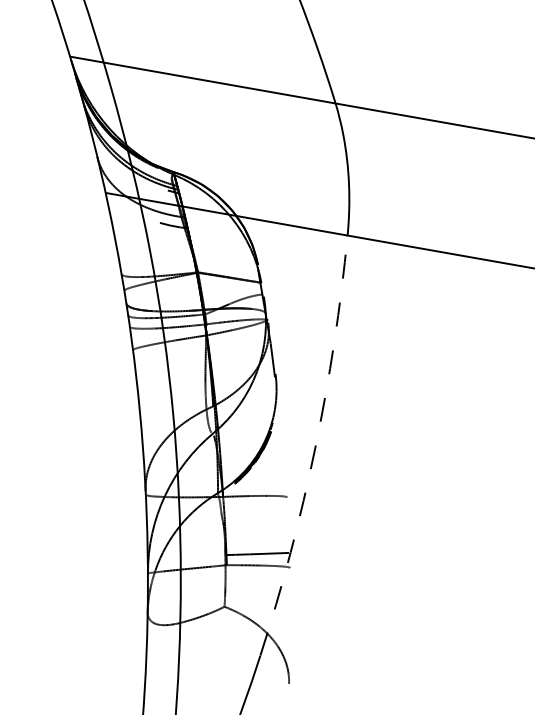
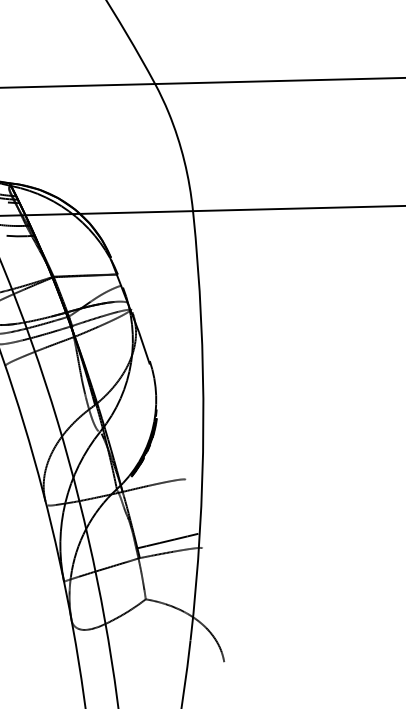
arc: (315, 447) -> (203, 425), dashed -> solid

